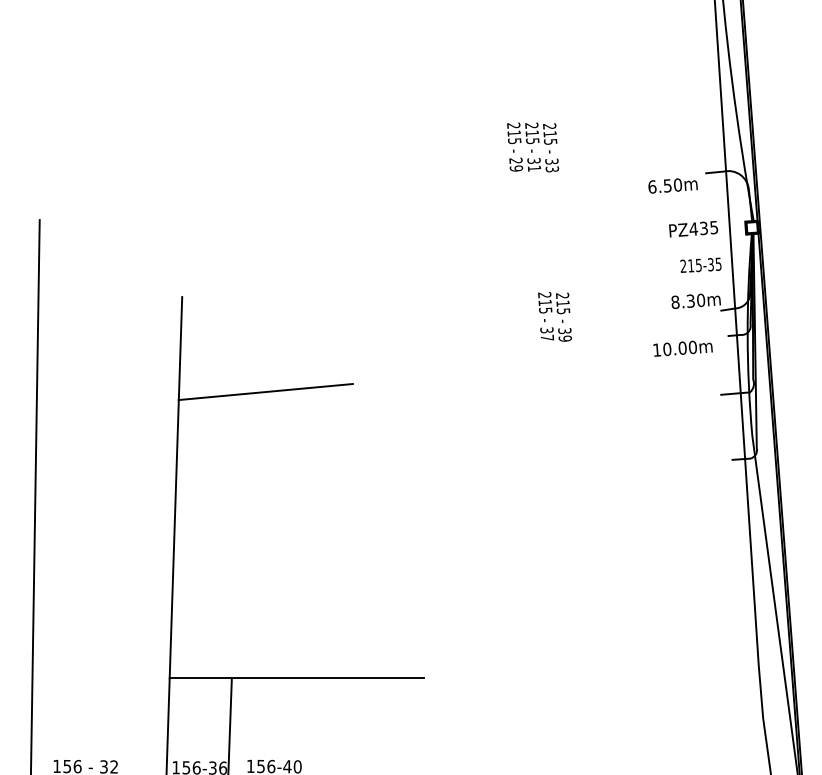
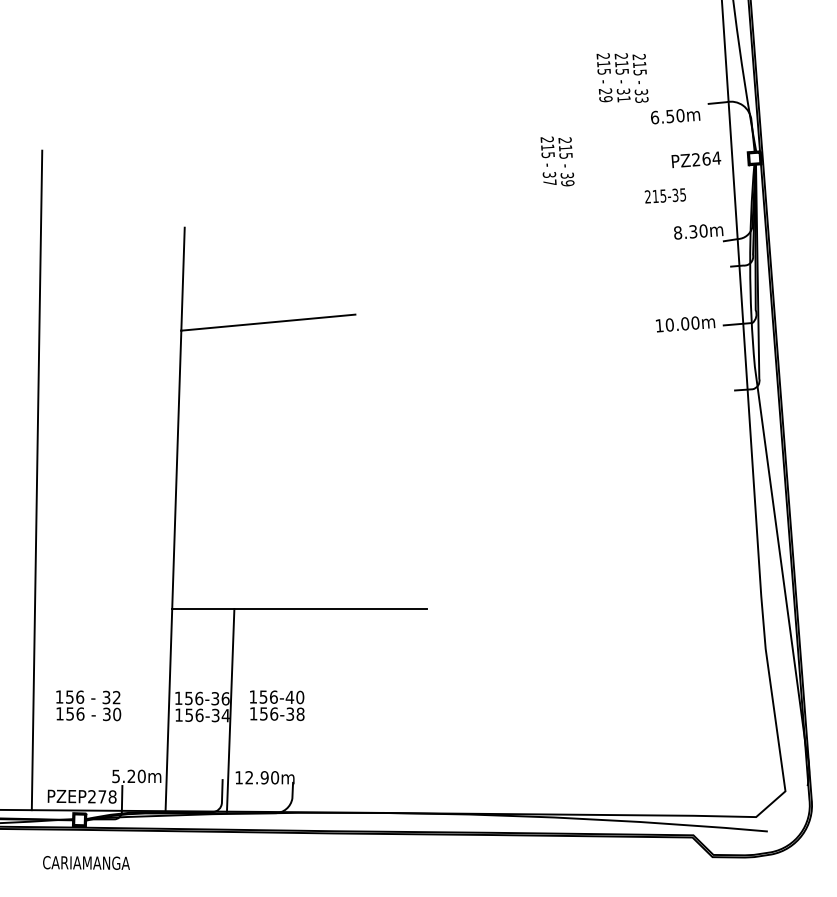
text: (532, 146) -> (622, 77), moved
text: (703, 227) -> (706, 158), PZ435 -> PZ264
text: (699, 264) -> (664, 195), moved
text: (554, 316) -> (557, 161), moved
text: (682, 348) -> (685, 324), moved

